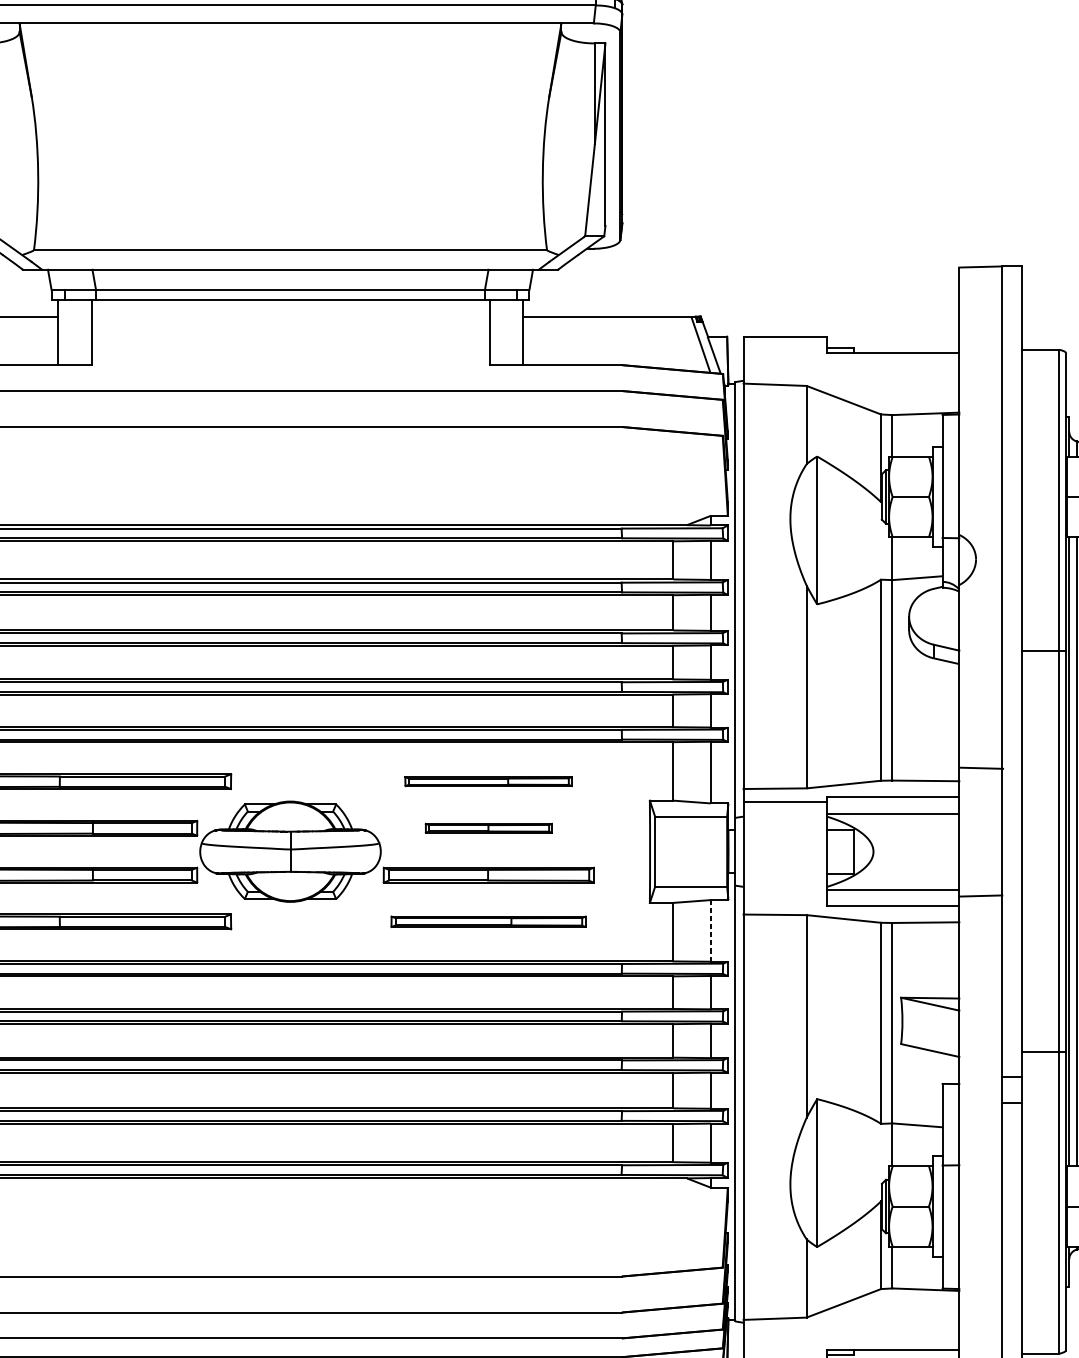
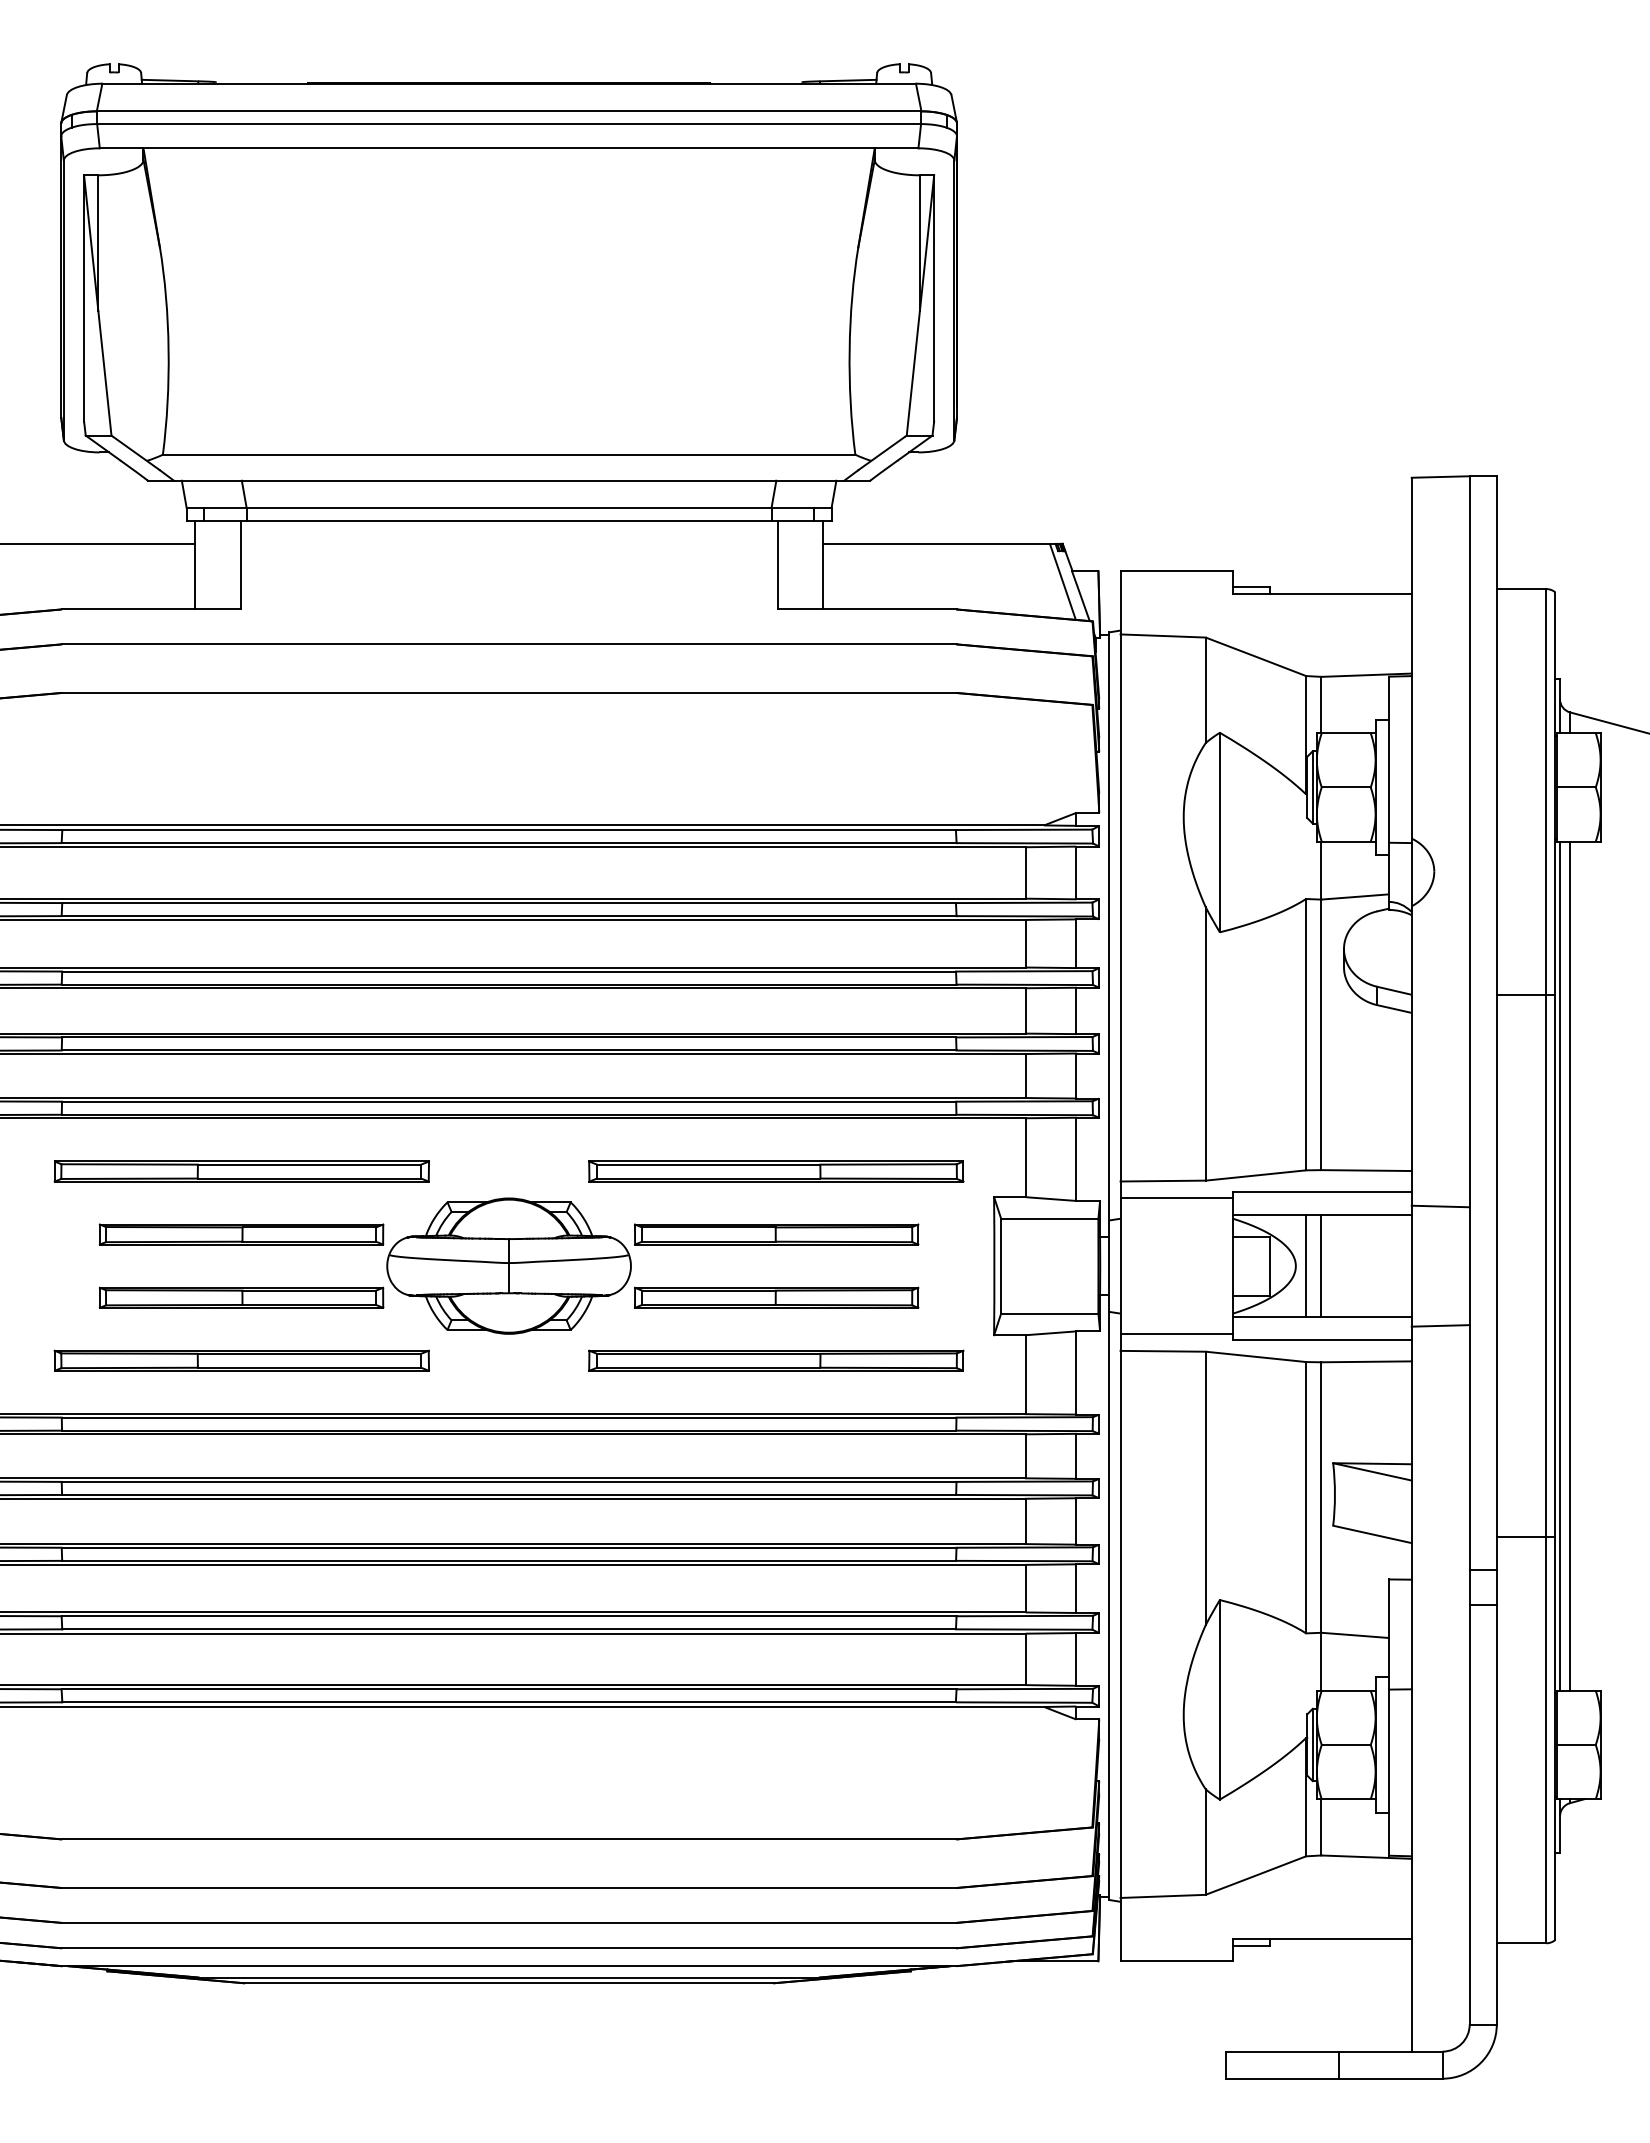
line: (981, 768) -> (1440, 1206), moved
part: (488, 781) -> (776, 1171), size x1.67
part: (488, 828) -> (776, 1234), size x1.67
line: (881, 851) -> (1306, 1265), added
line: (892, 851) -> (1321, 1265), added
line: (785, 901) -> (1176, 1333), added
part: (488, 921) -> (776, 1360), size x1.43
line: (710, 931) -> (1076, 1373), dashed -> solid

